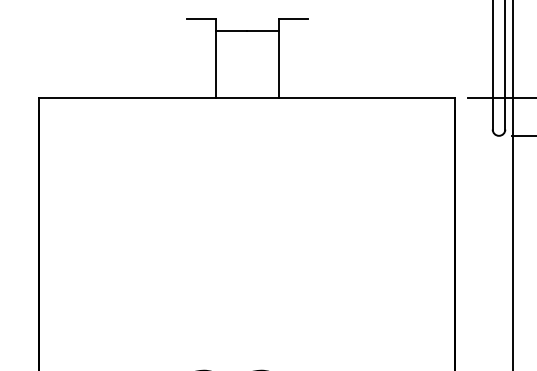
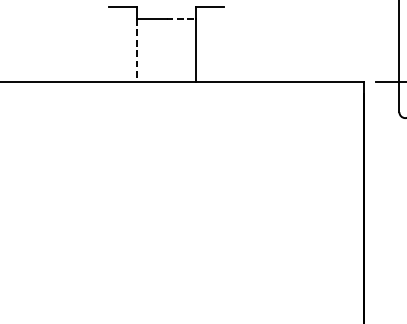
line: (262, 31) -> (181, 19), solid -> dashed
line: (215, 65) -> (136, 51), solid -> dashed

